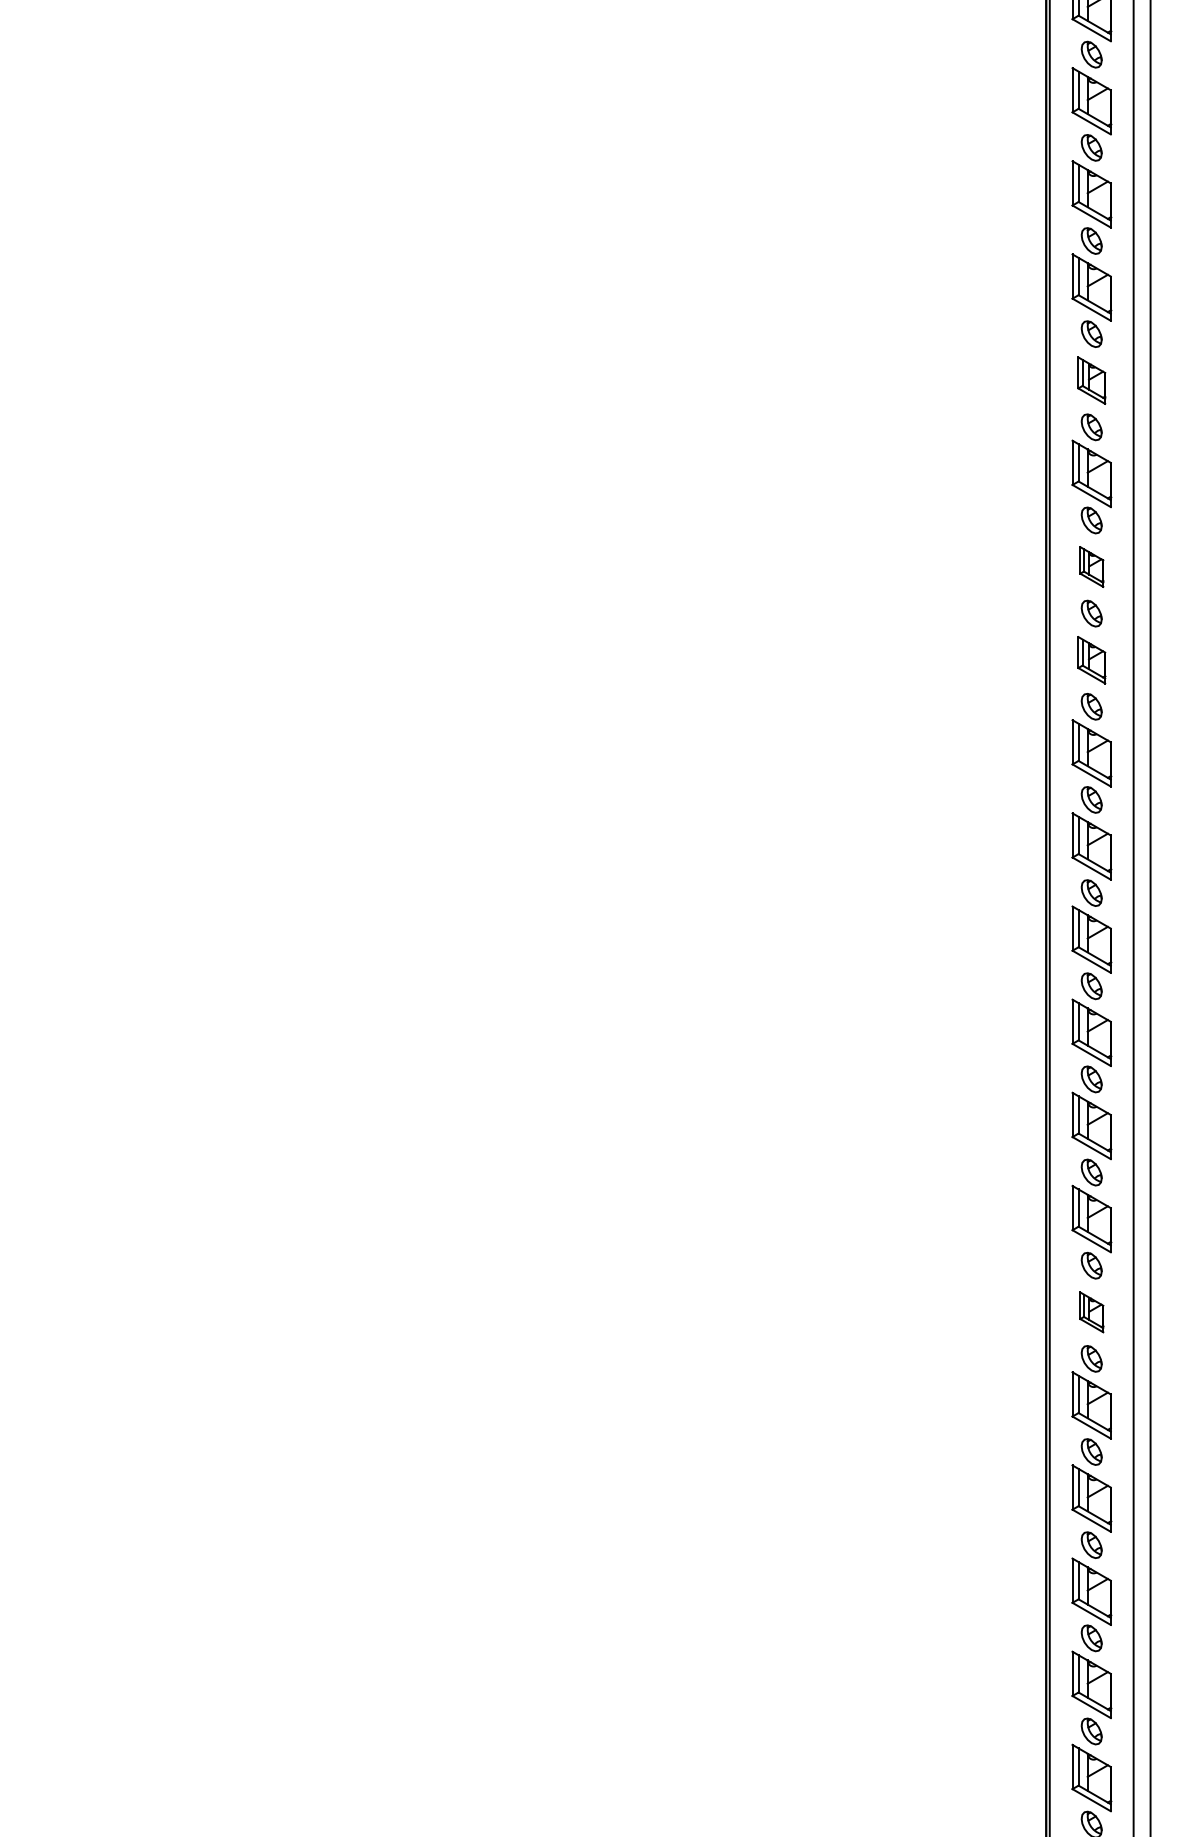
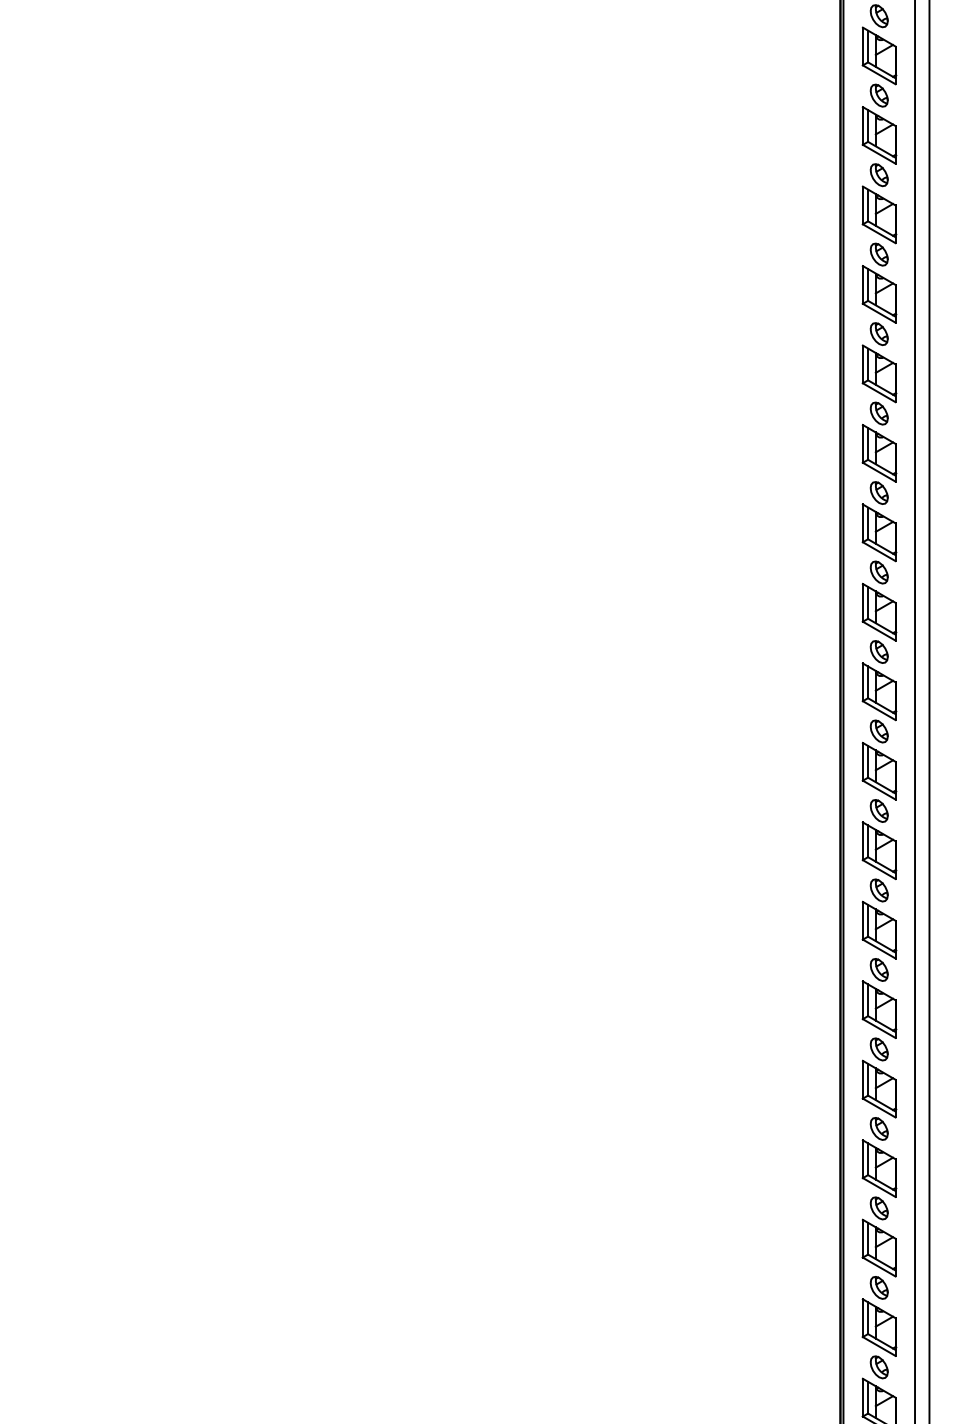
part: (1091, 380) -> (879, 373), size x1.43
part: (1091, 566) -> (879, 532), size x1.67
part: (1091, 660) -> (879, 612), size x1.43
part: (1091, 1312) -> (879, 1168), size x1.67

